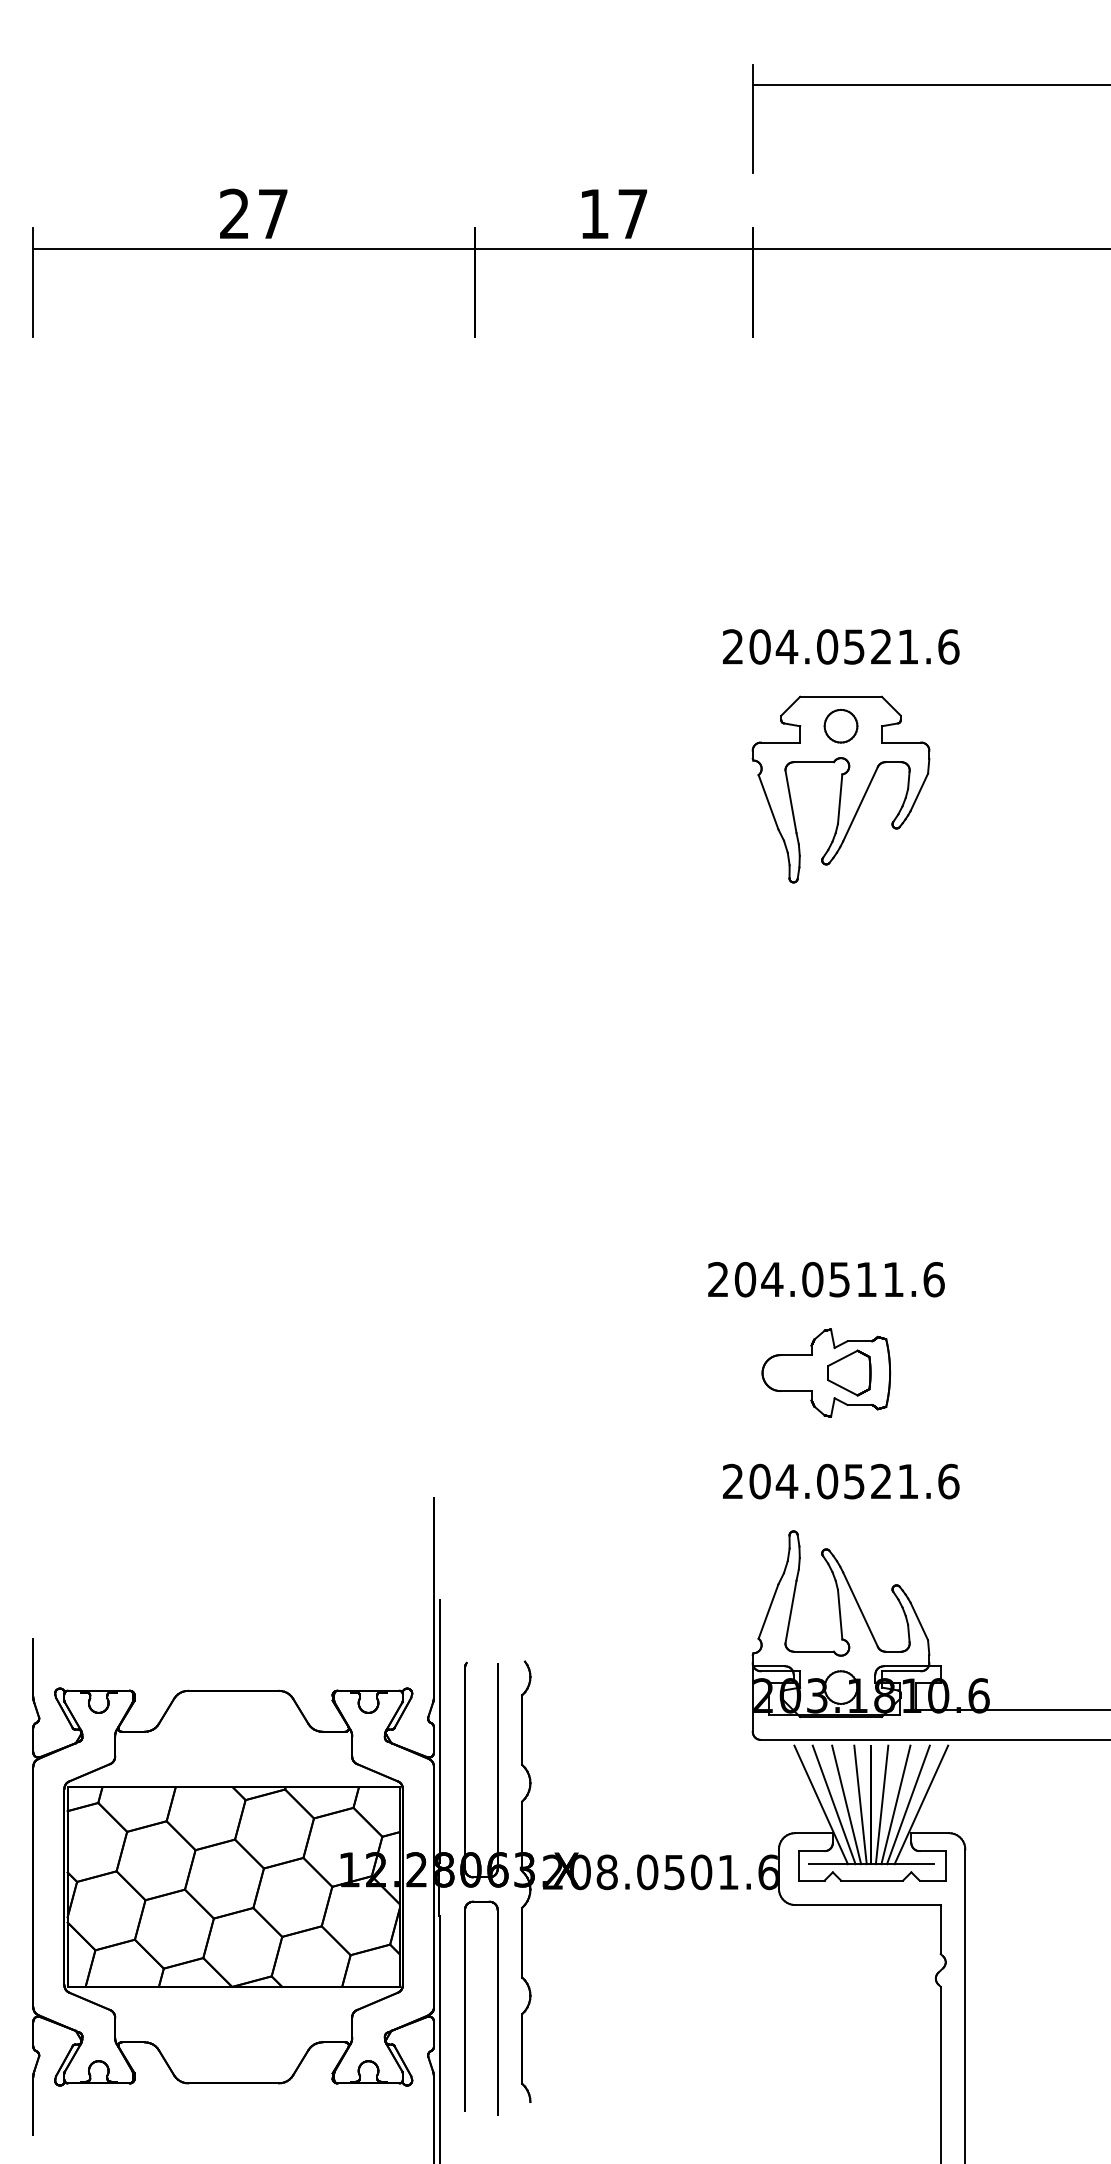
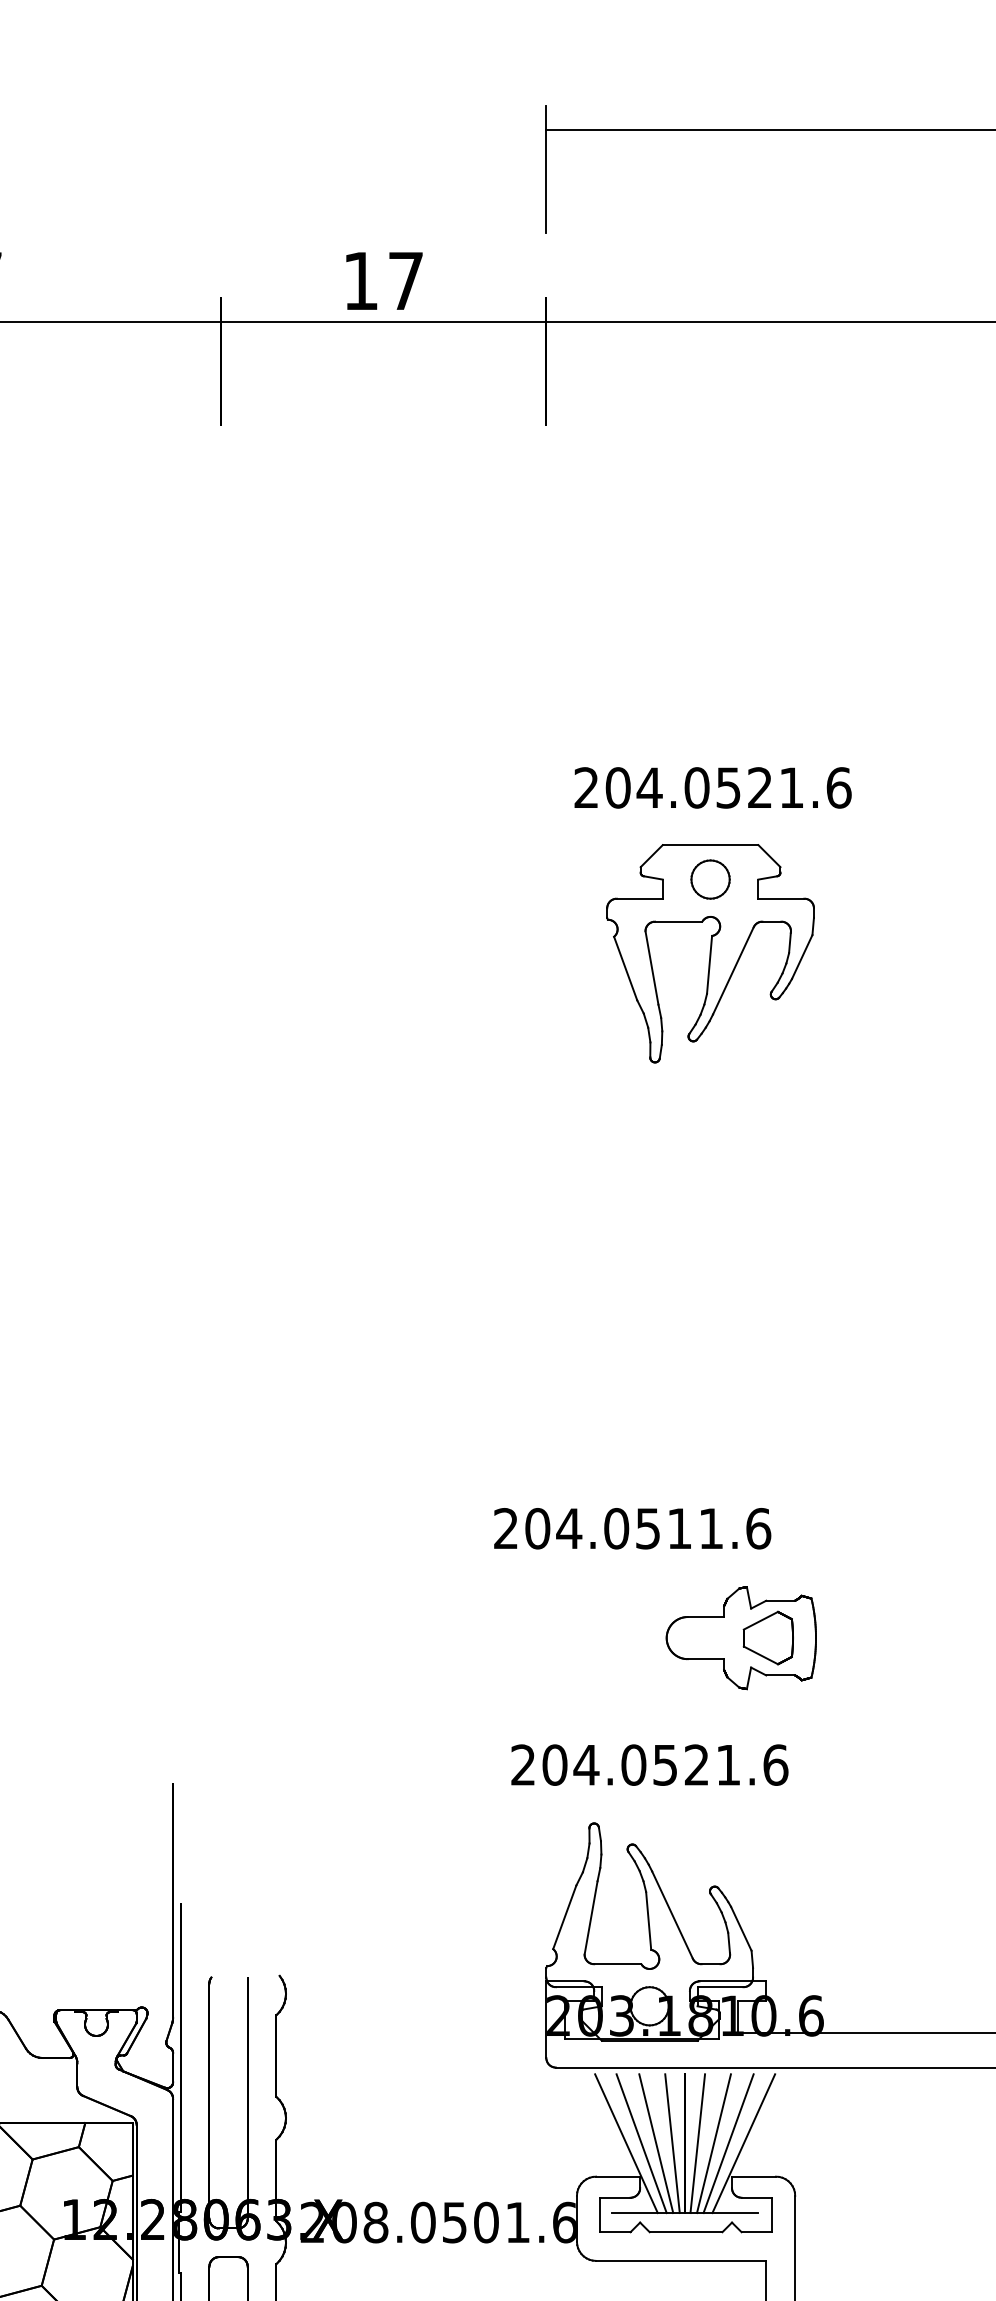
text: (841, 646) -> (713, 787), moved
part: (840, 789) -> (709, 953), moved
part: (826, 1372) -> (741, 1637), moved

